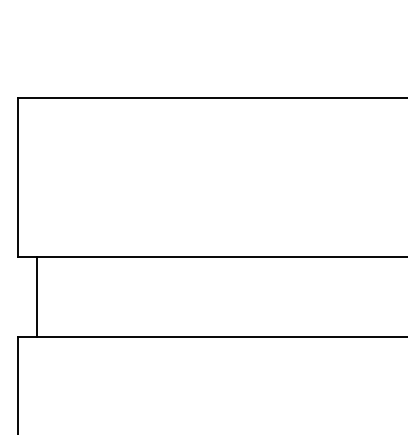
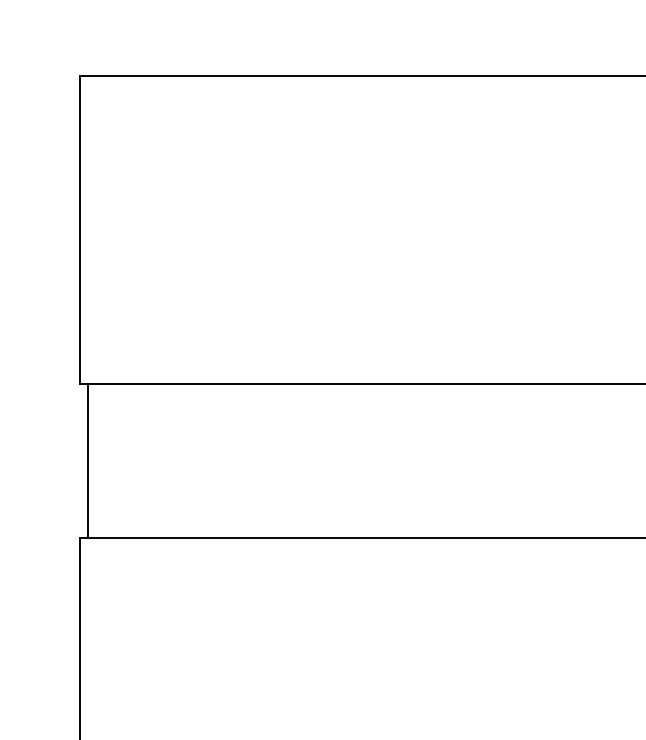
line: (37, 296) -> (88, 459), moved

